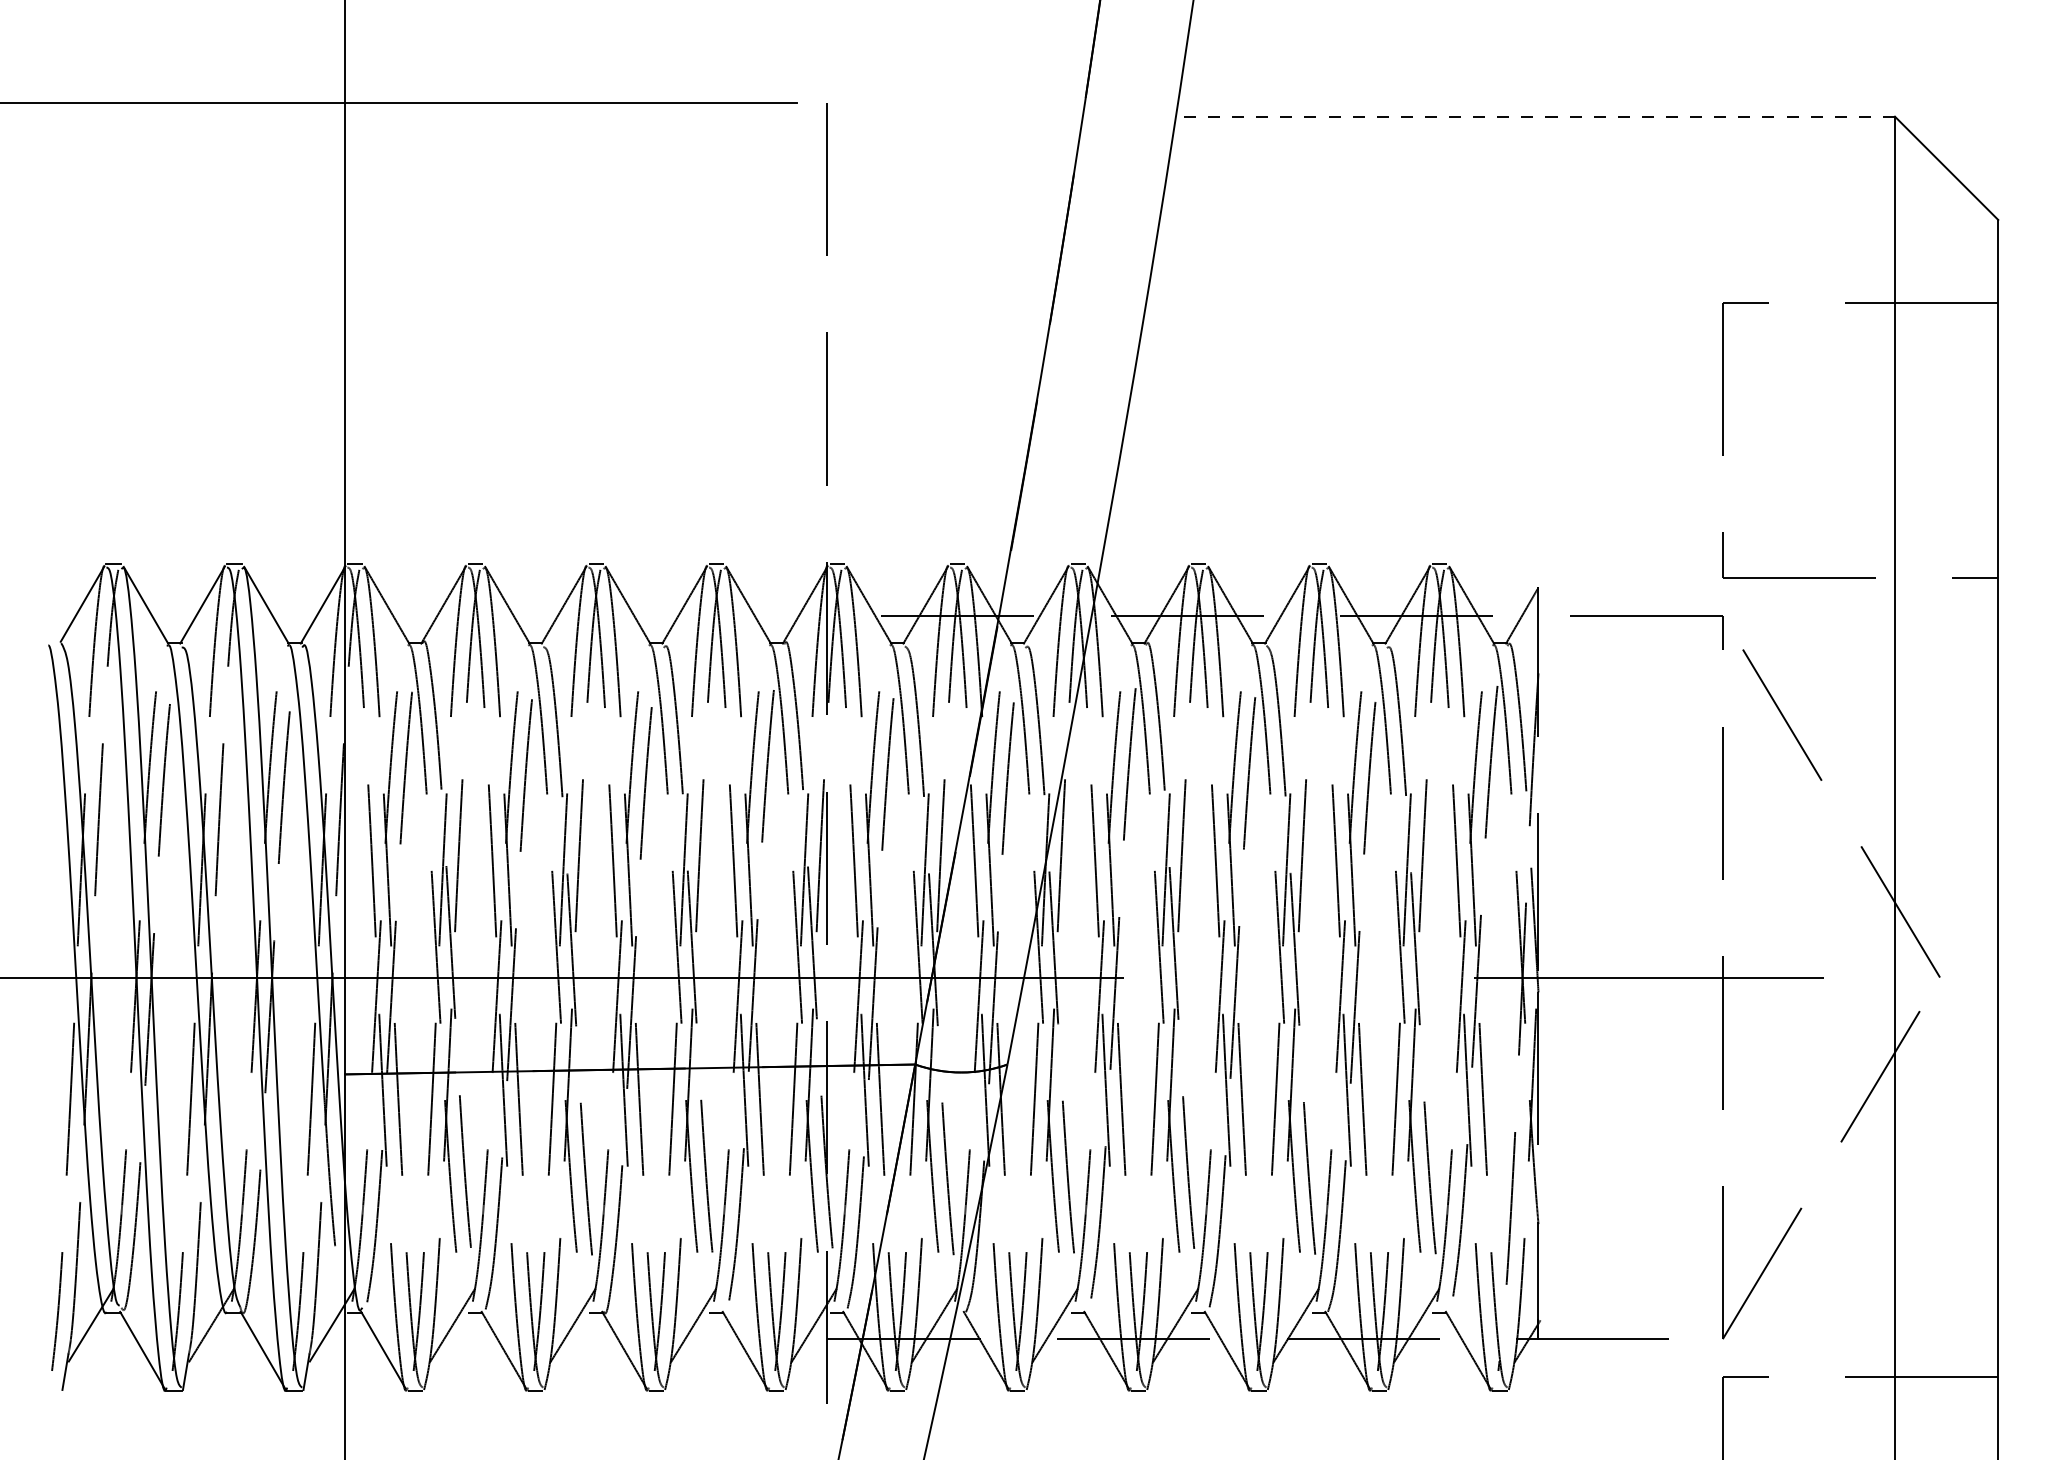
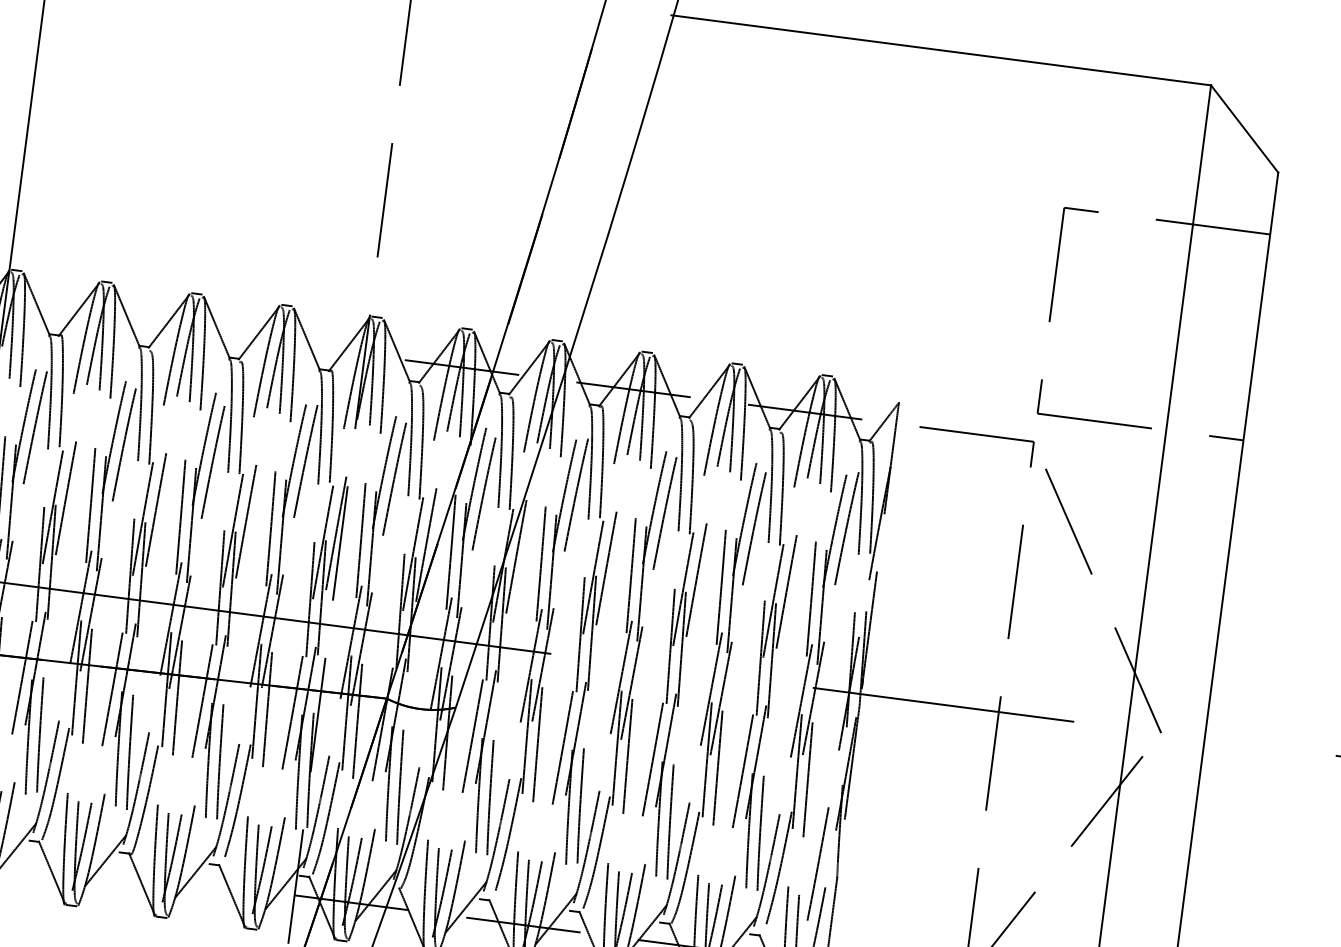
line: (1533, 116) -> (940, 50), dashed -> solid

